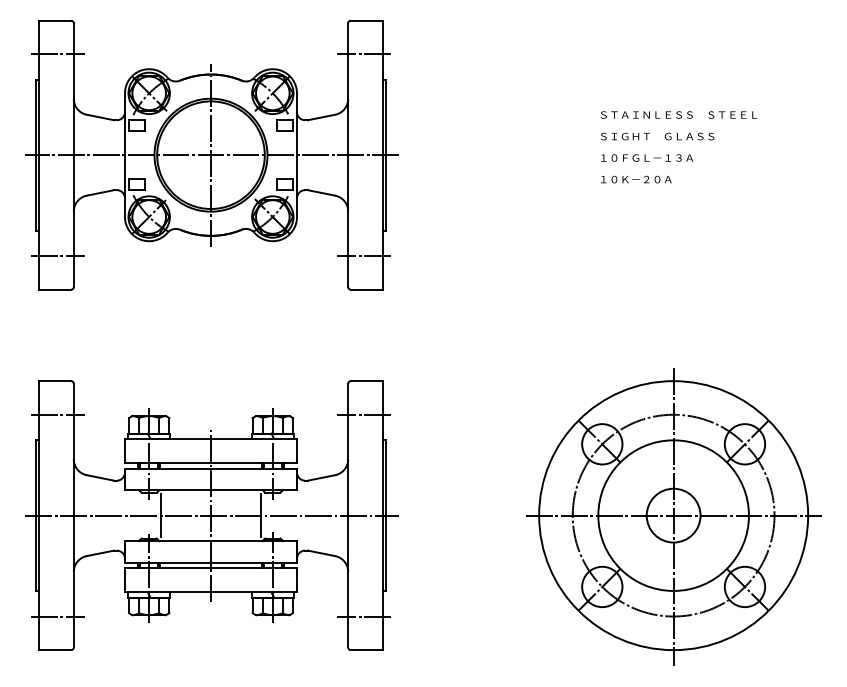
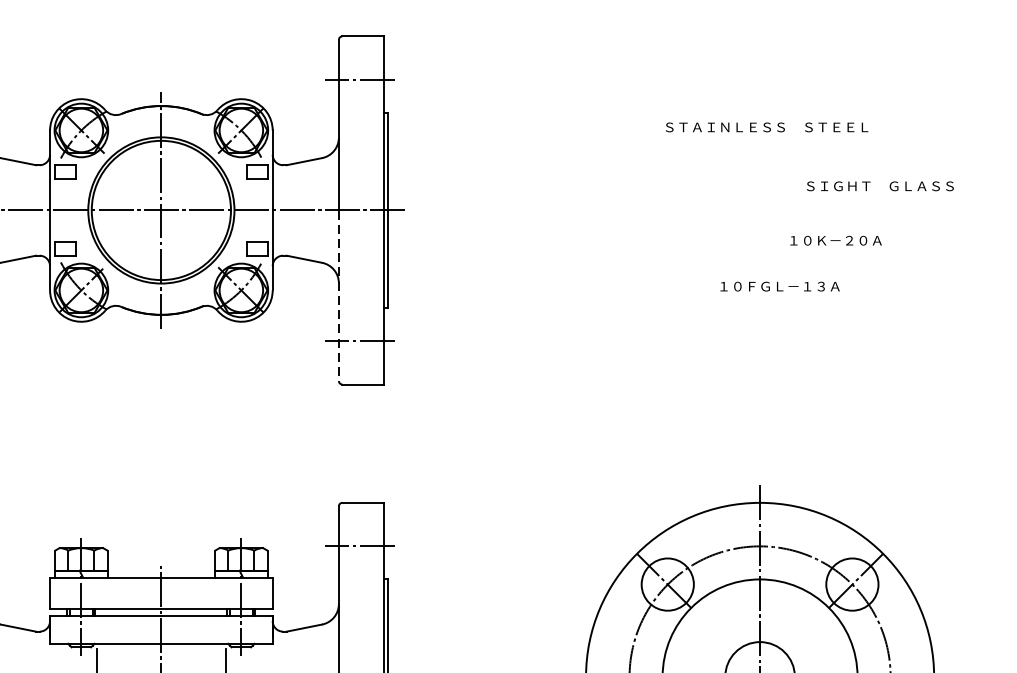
text: (678, 114) -> (766, 126), moved
text: (657, 136) -> (880, 186), moved
text: (647, 157) -> (780, 285), moved
text: (636, 179) -> (836, 240), moved
line: (348, 221) -> (339, 296), solid -> dashed

